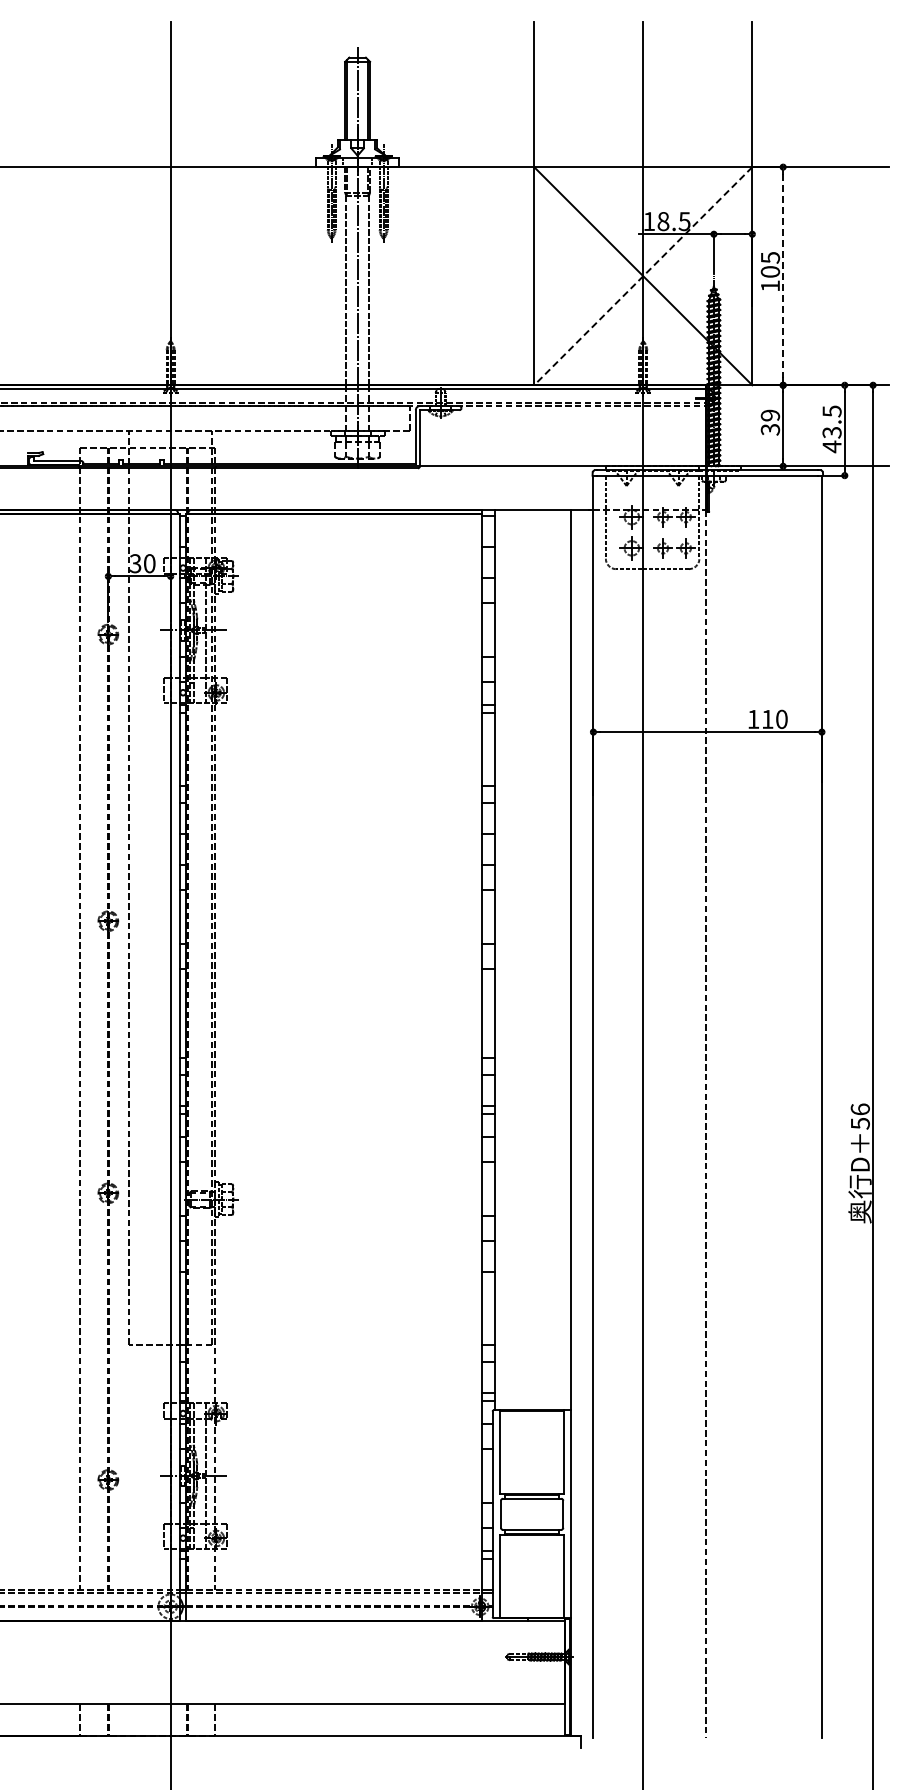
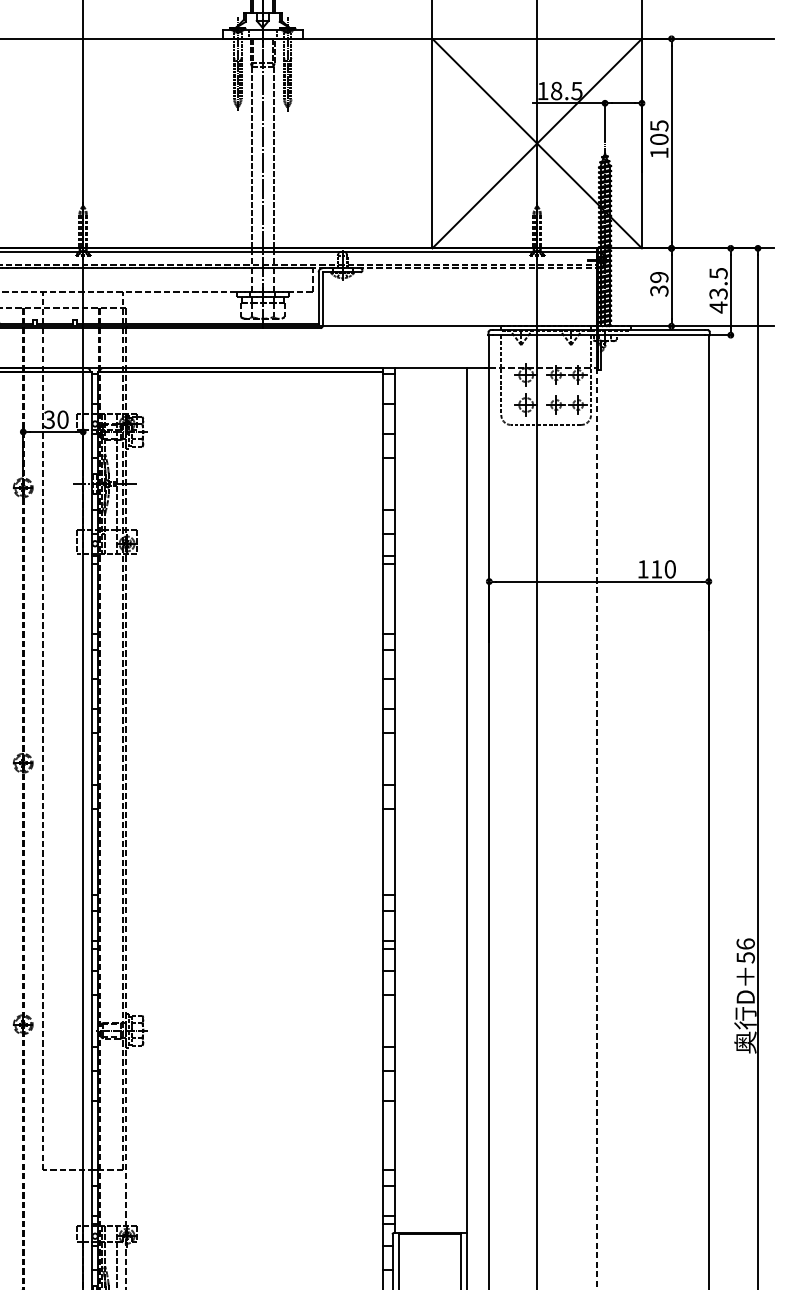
line: (642, 276) -> (536, 143), dashed -> solid
line: (783, 276) -> (671, 143), dashed -> solid

